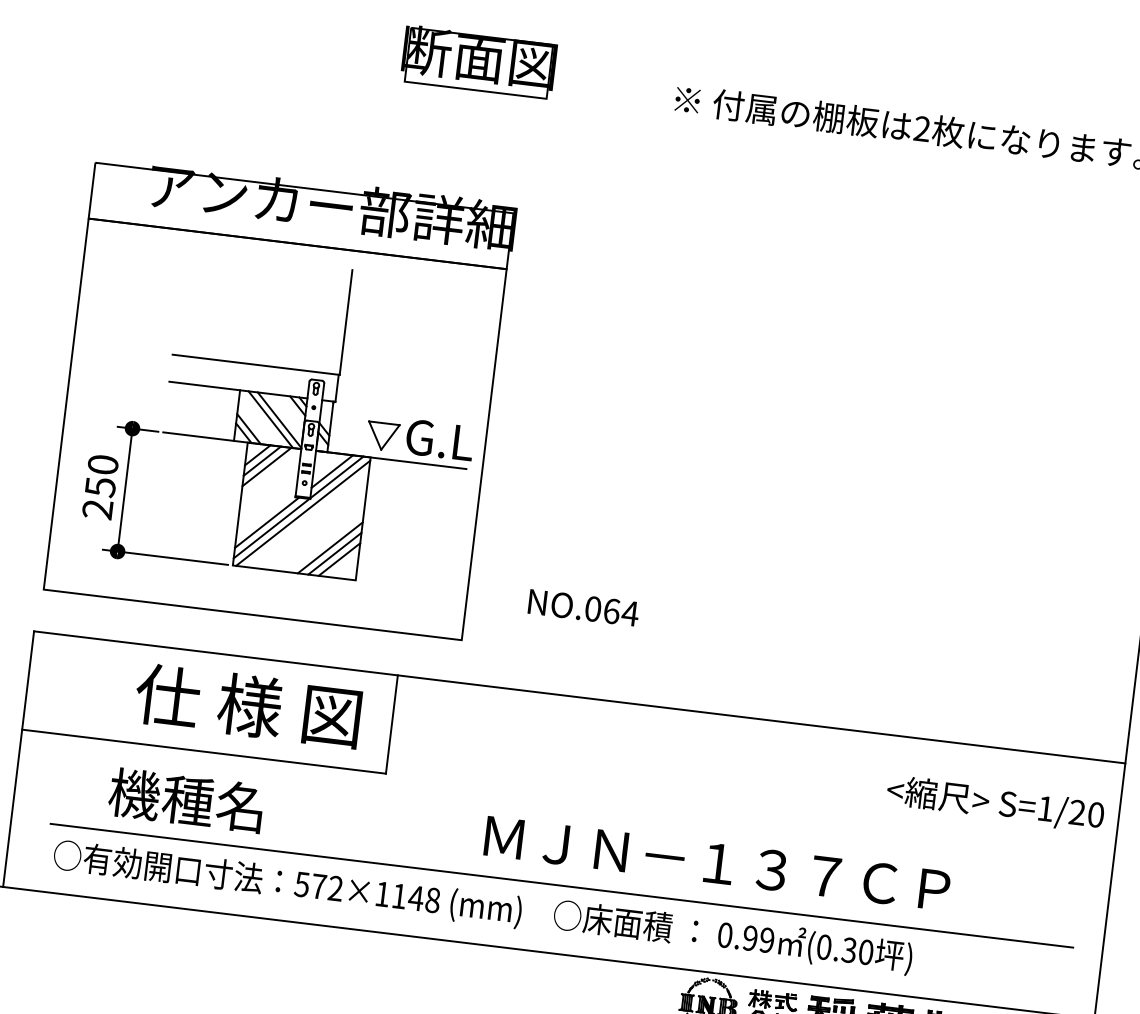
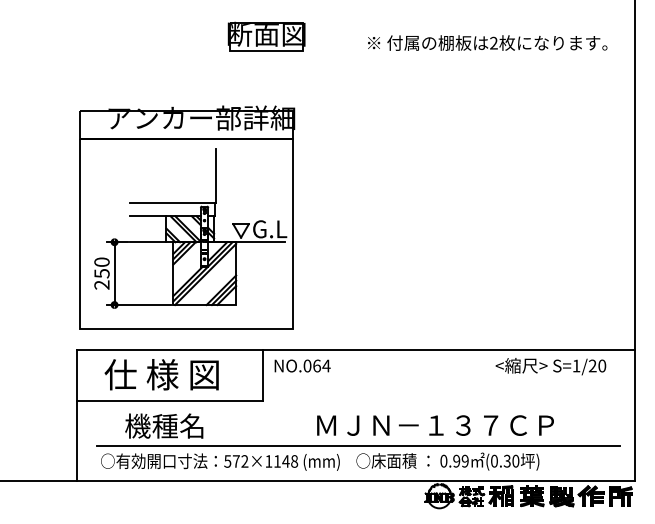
text: (583, 606) -> (302, 365), moved
text: (247, 705) -> (161, 374), moved
text: (994, 803) -> (550, 366), moved

